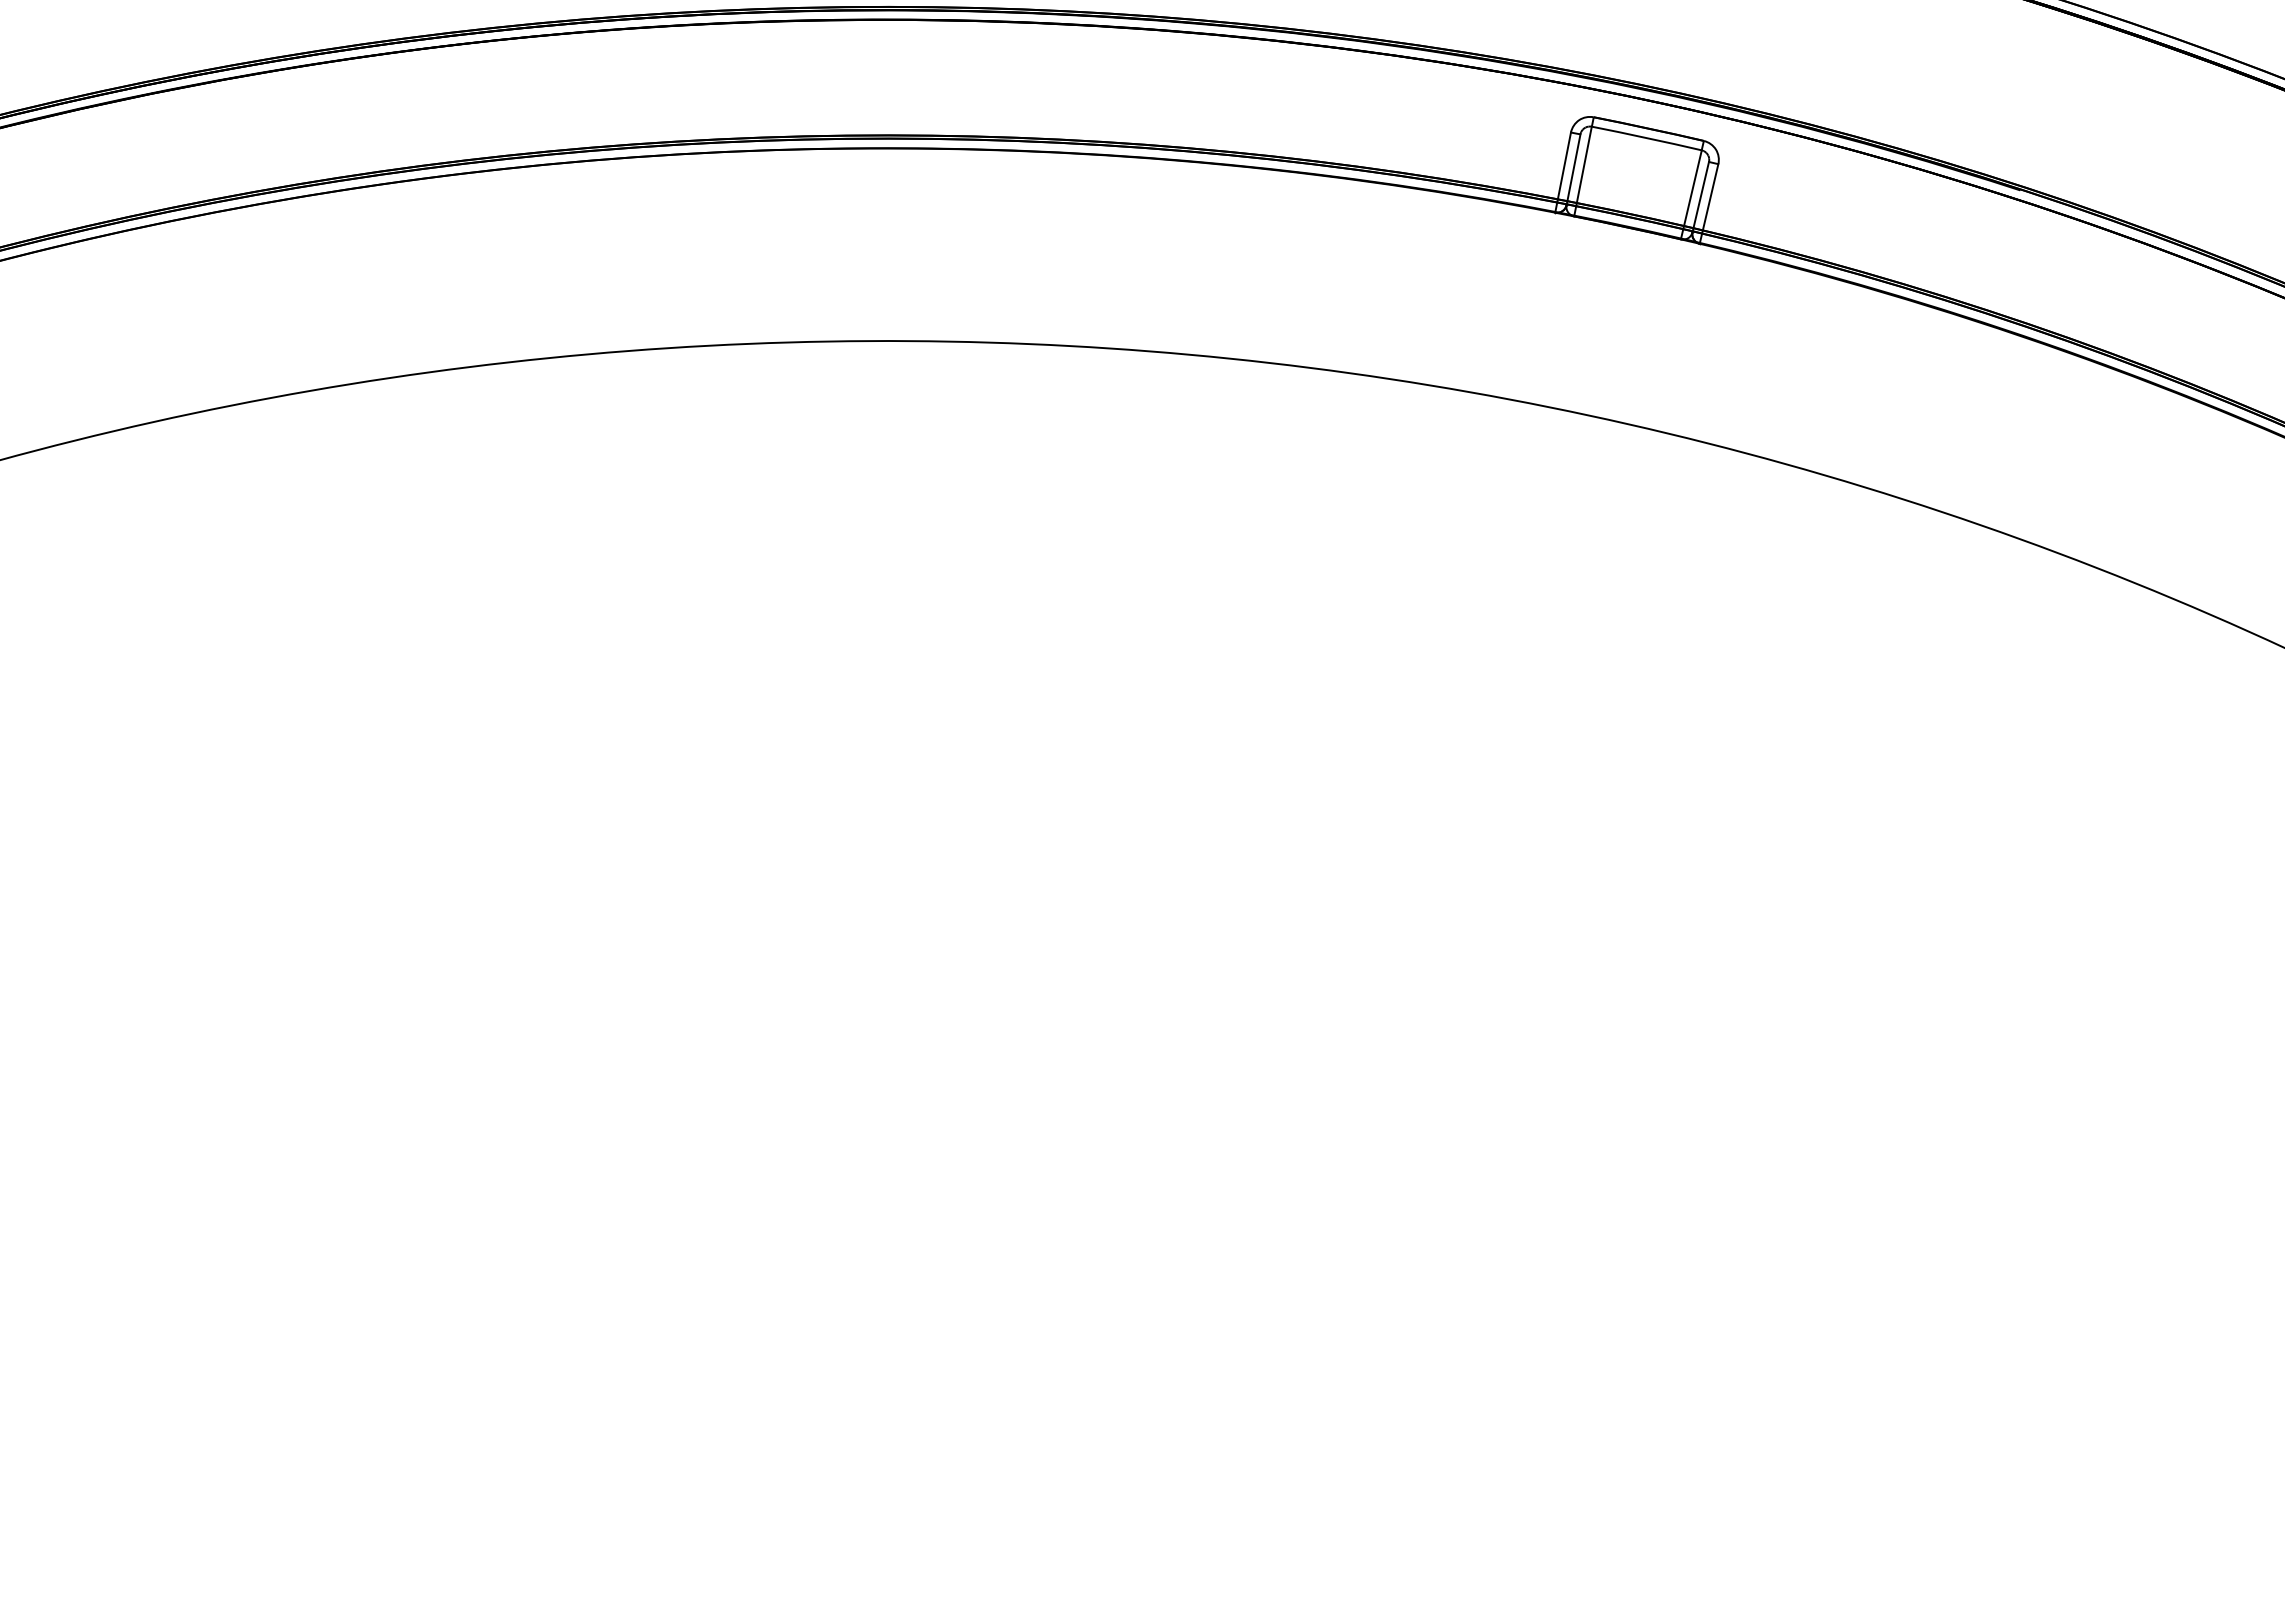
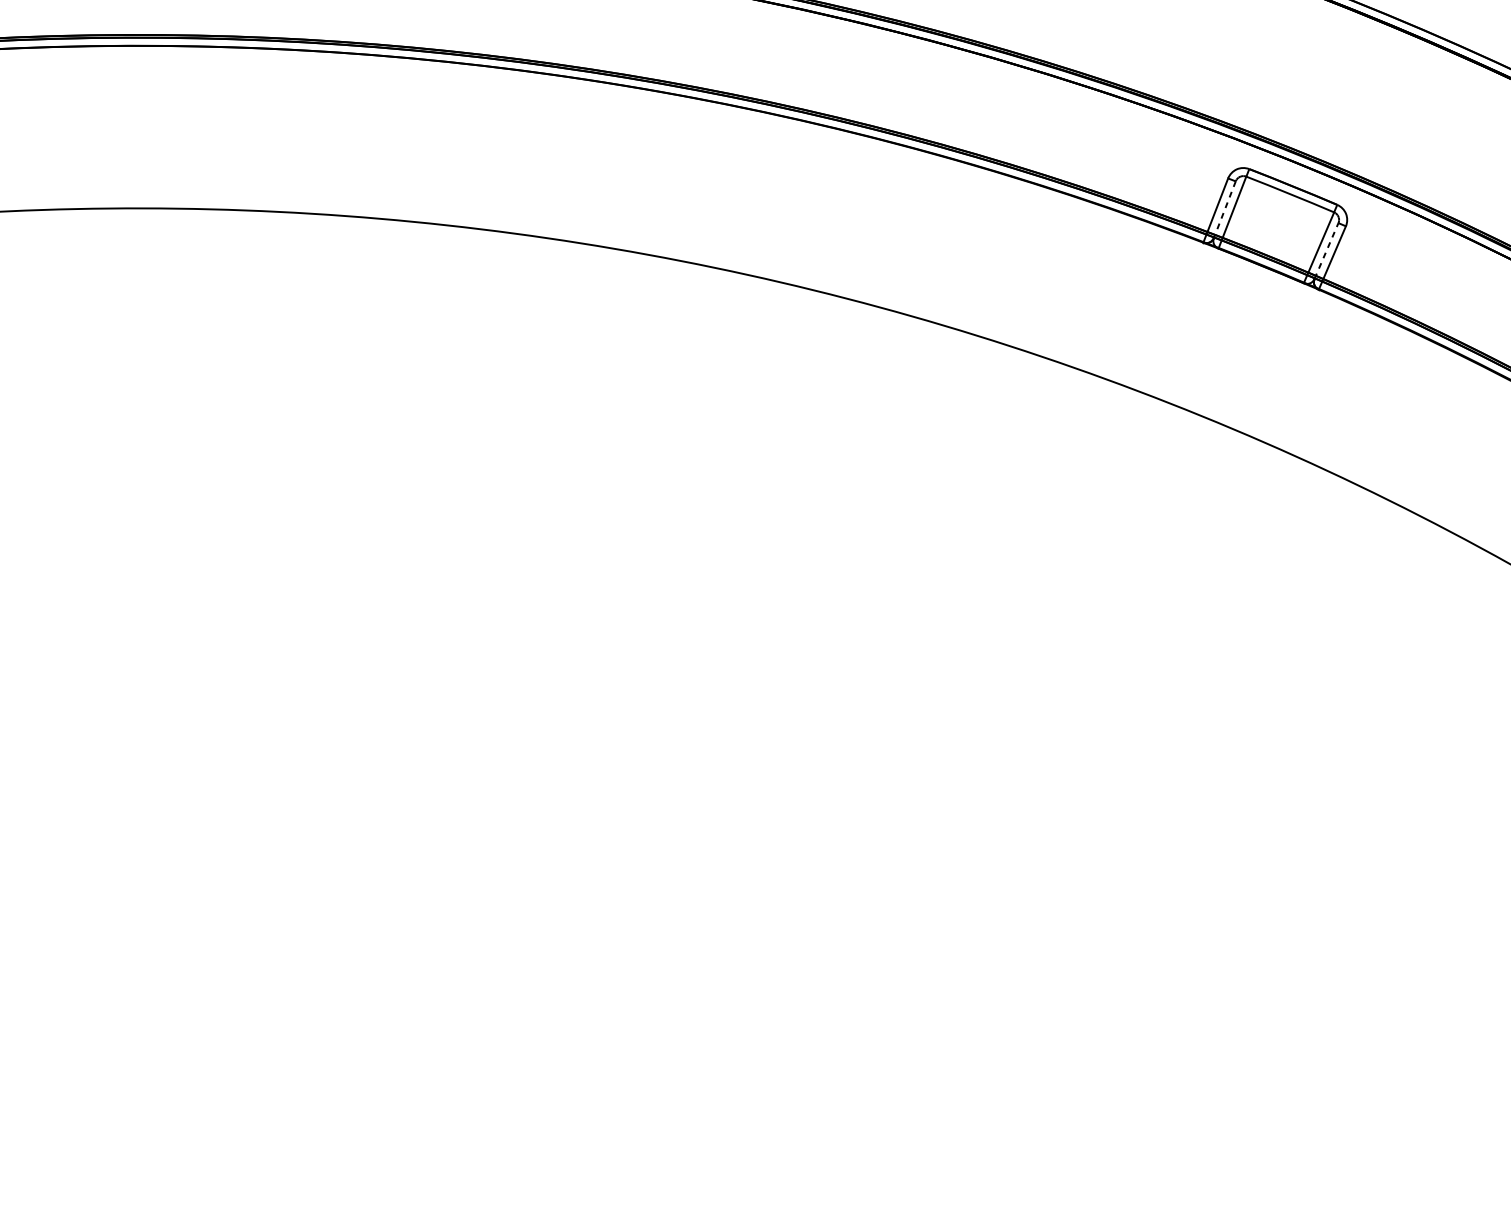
line: (1573, 170) -> (1224, 210), solid -> dashed
line: (1700, 196) -> (1326, 250), solid -> dashed

